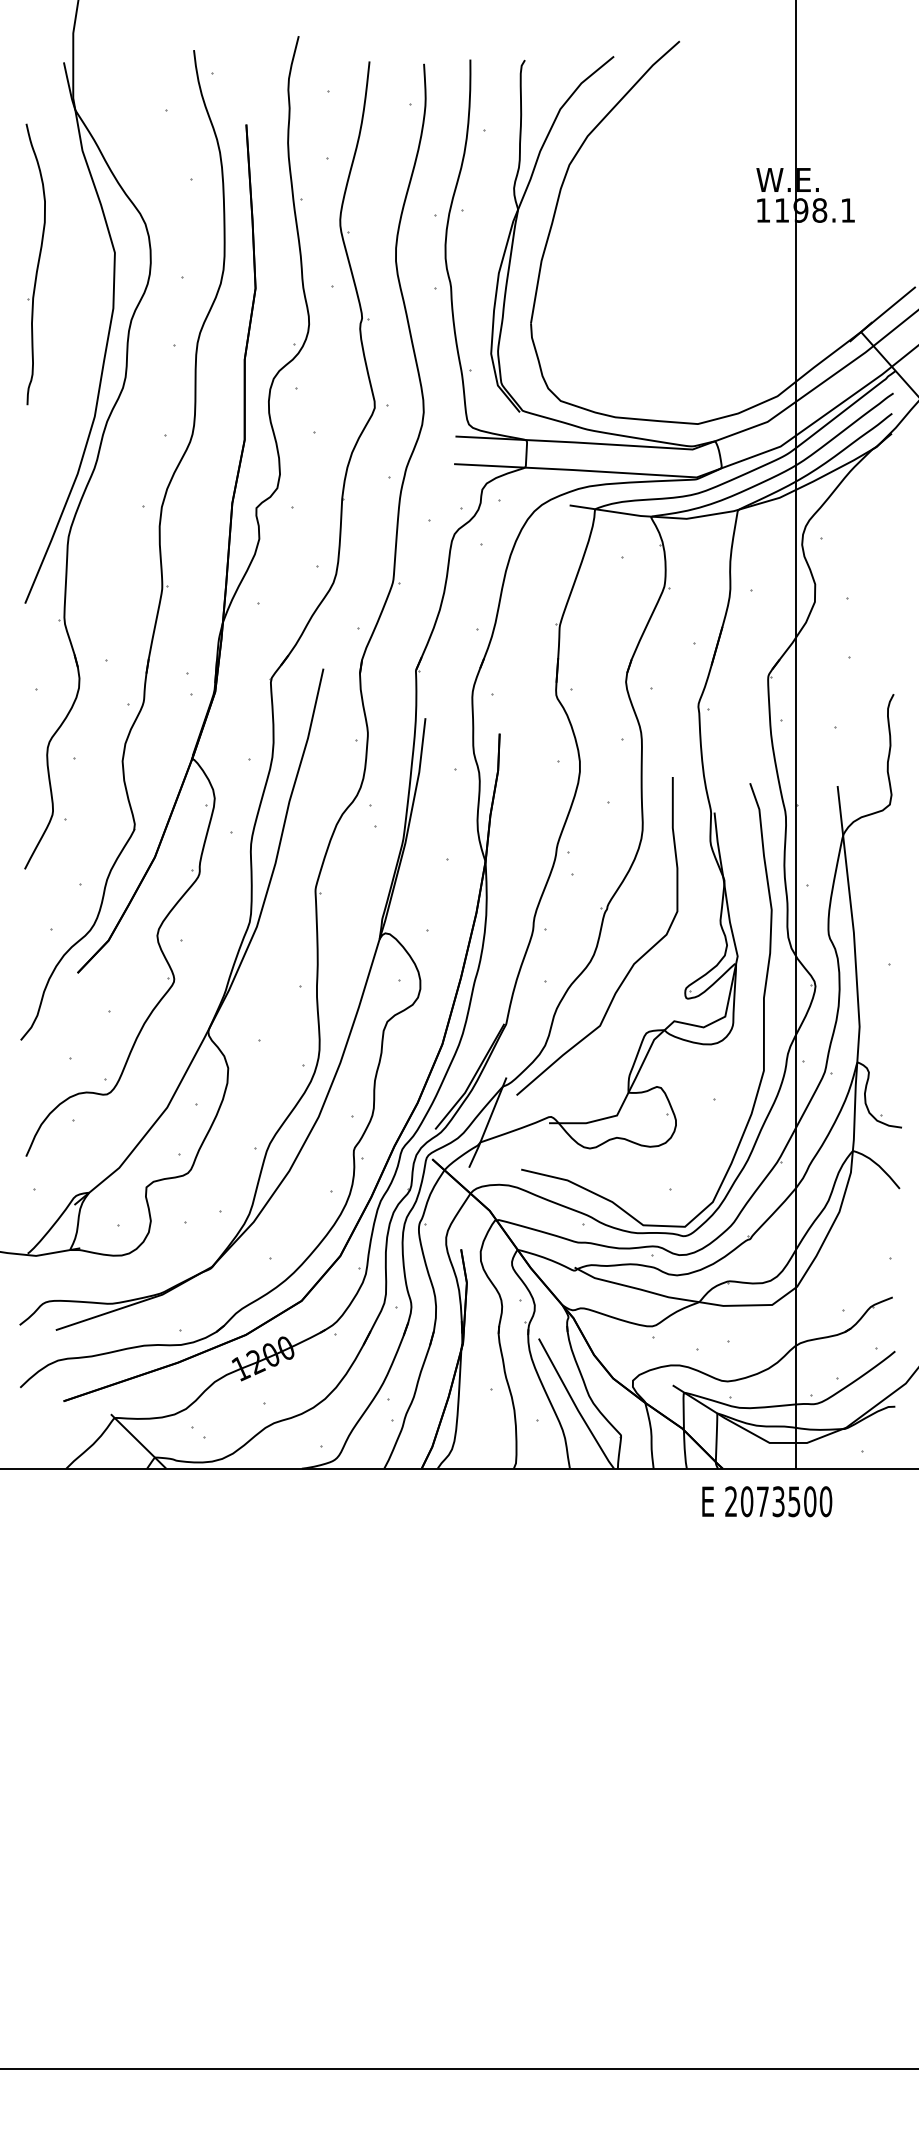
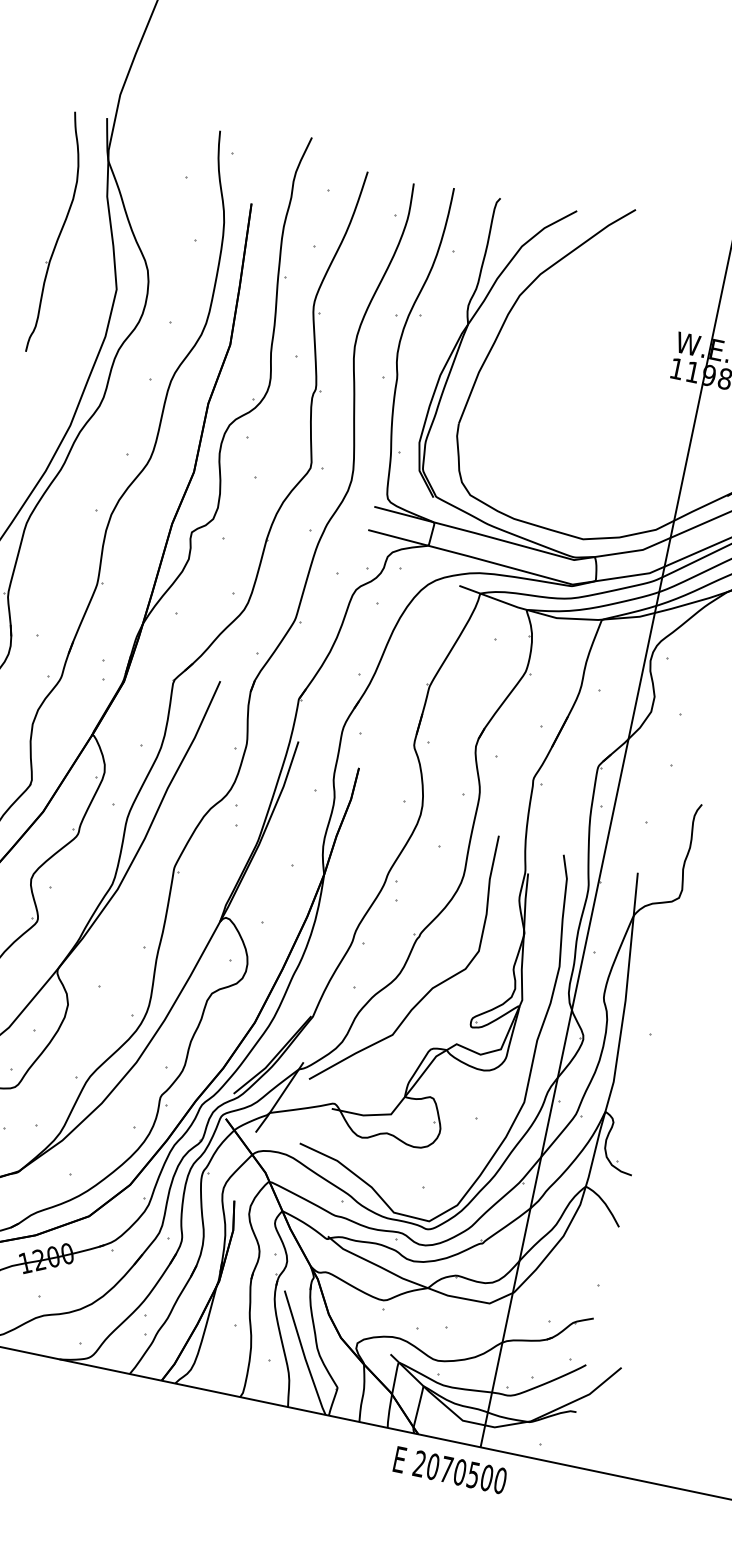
part: (35, 264) -> (57, 233), moved
text: (778, 1501) -> (459, 1472), 2073500 -> 2070500

